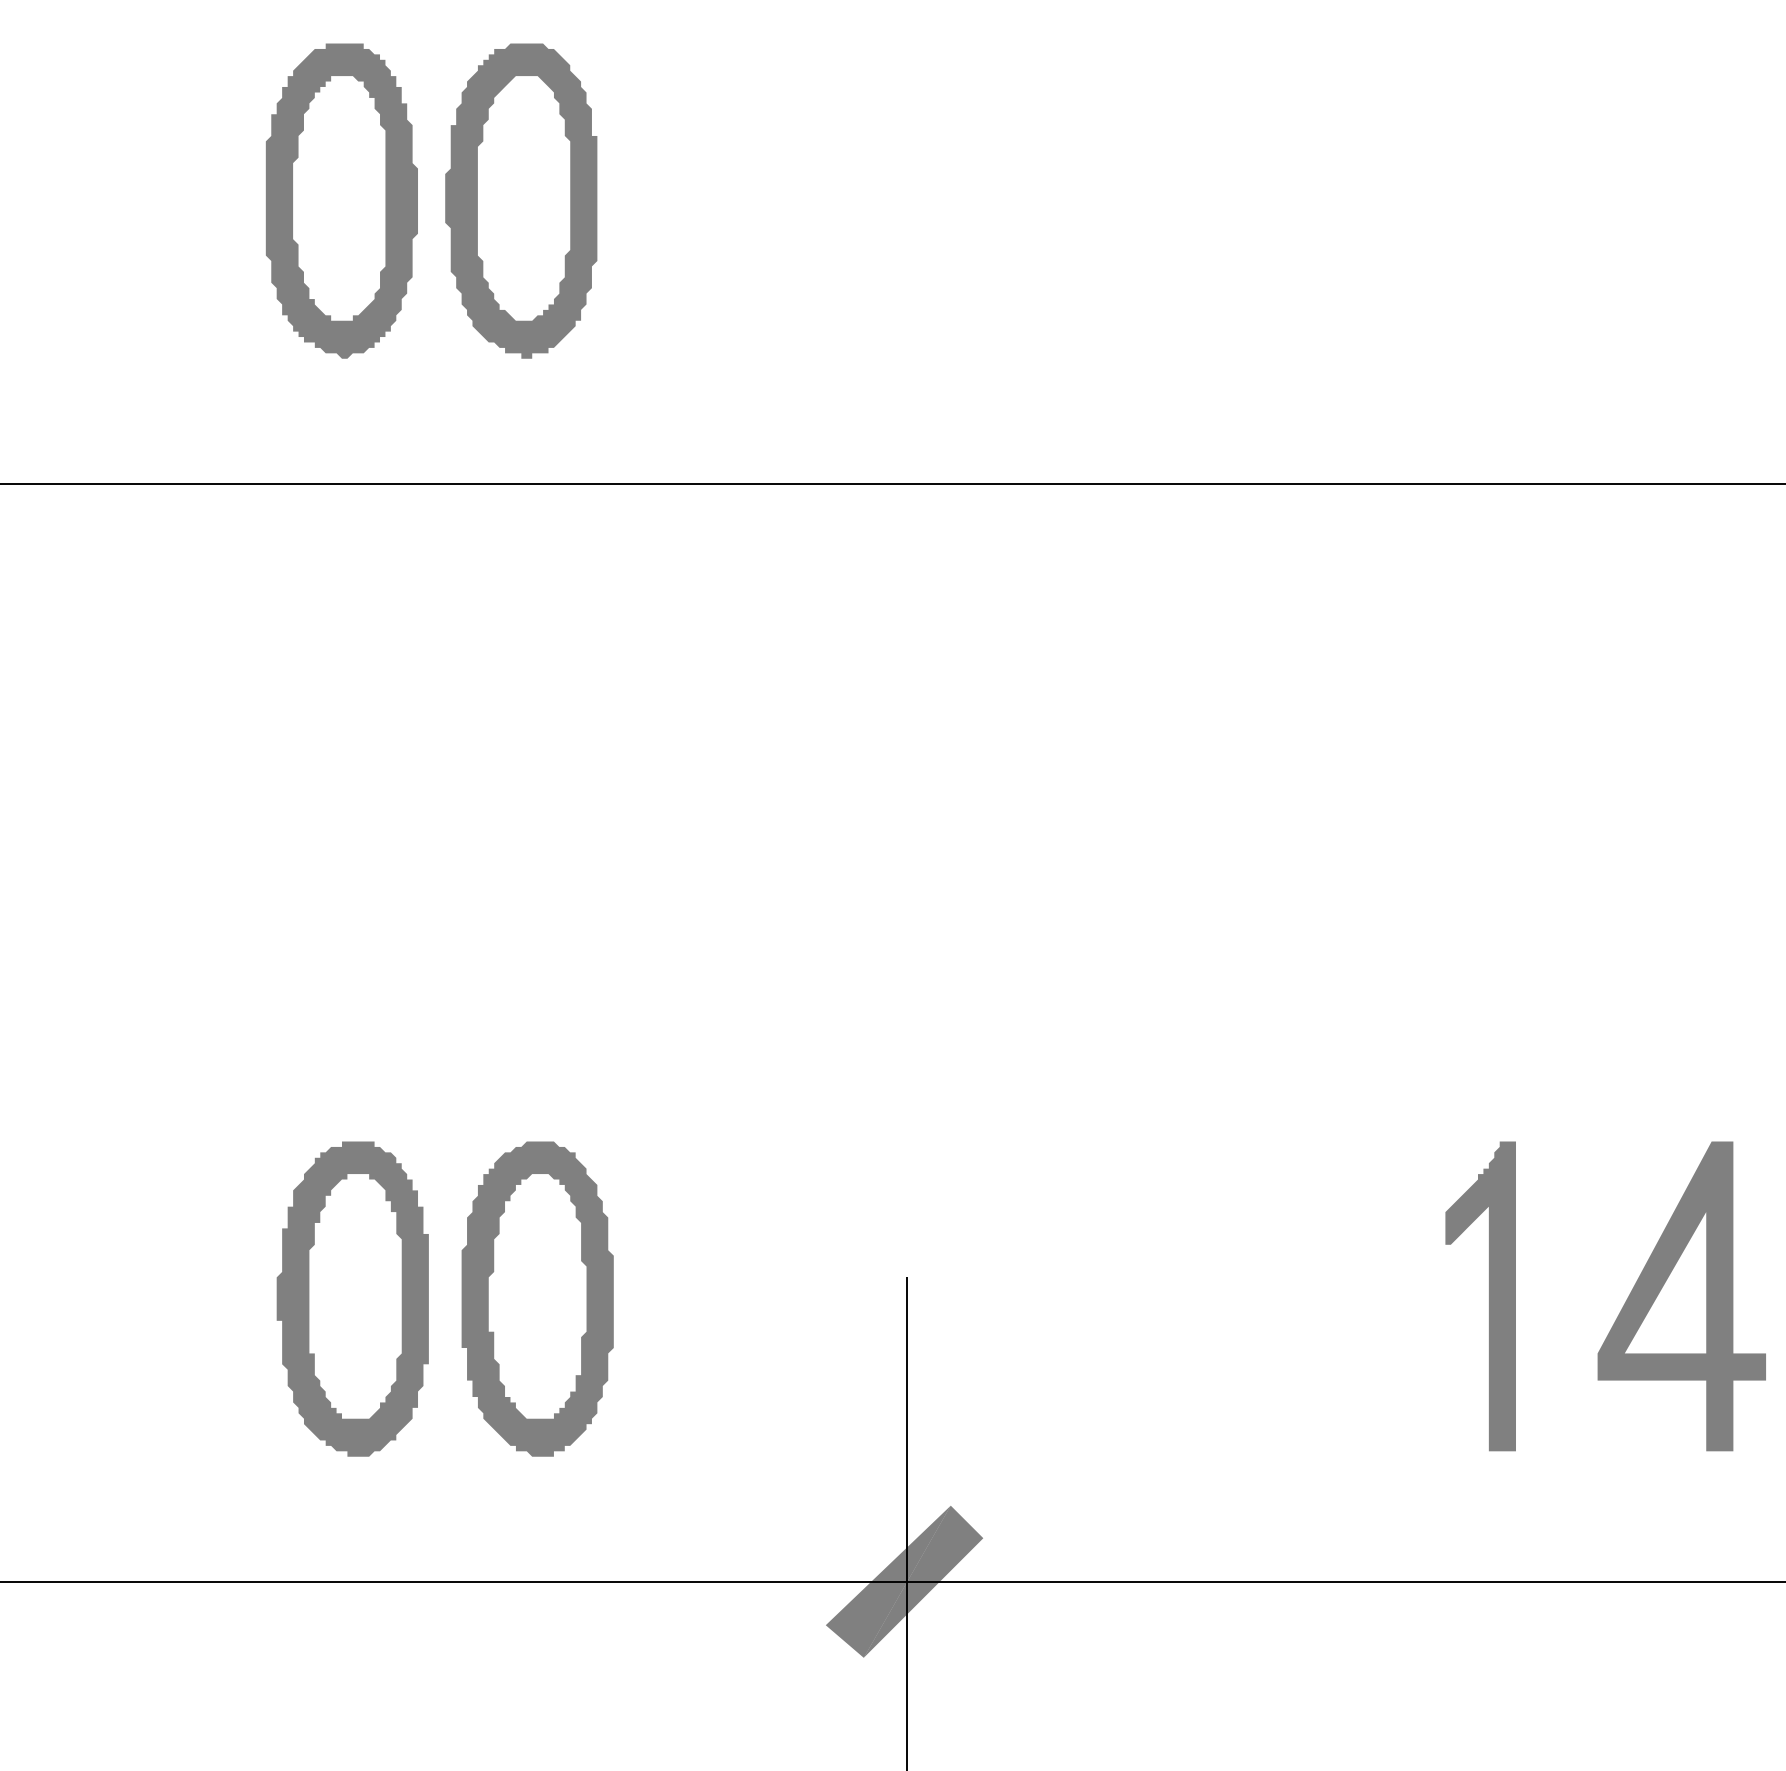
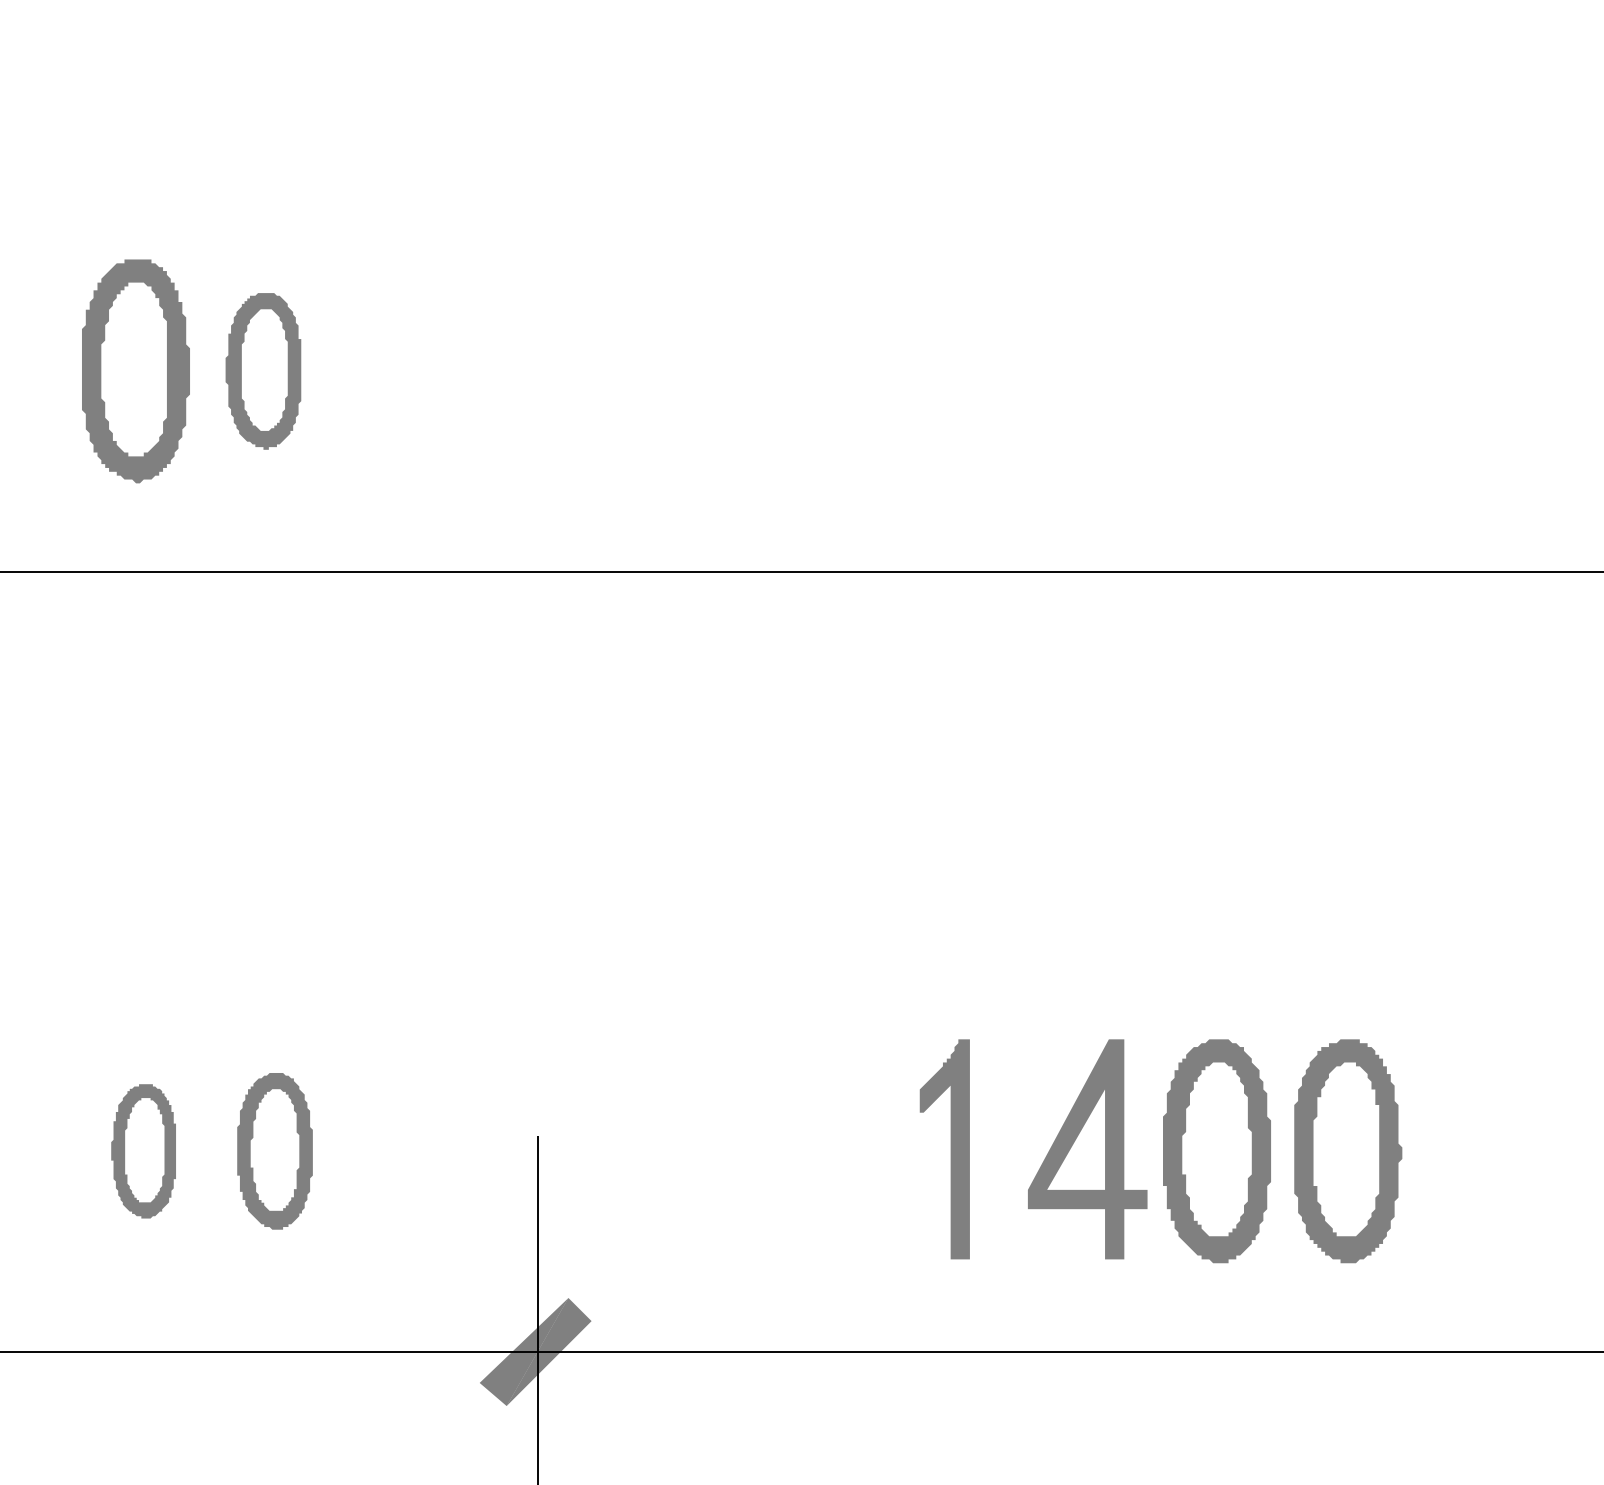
part: (521, 201) -> (263, 371), size x0.7
part: (352, 1299) -> (143, 1151), size x0.6
part: (536, 1299) -> (274, 1151), size x0.7

